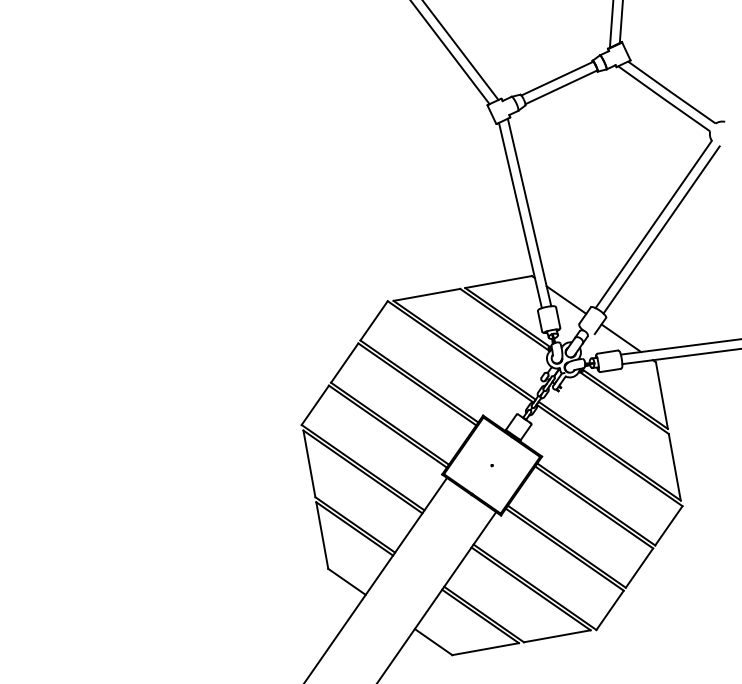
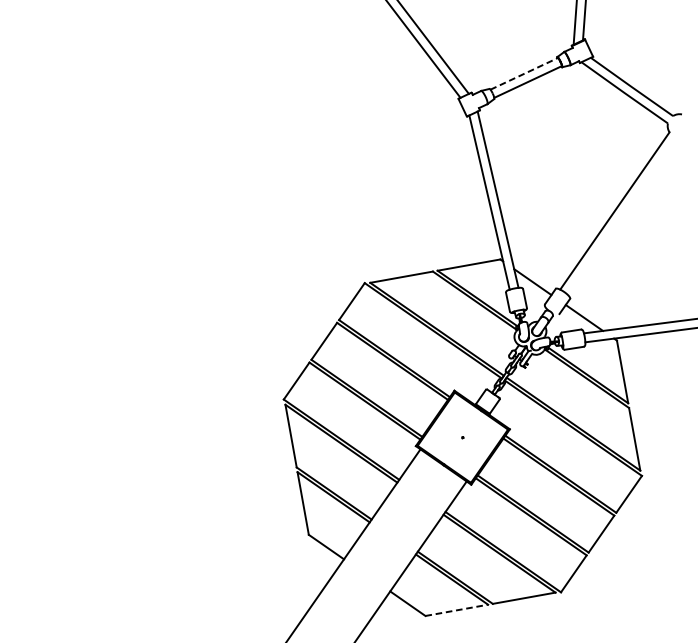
line: (557, 78) -> (524, 73), solid -> dashed
line: (661, 229) -> (622, 215), removed
line: (485, 649) -> (456, 610), solid -> dashed

